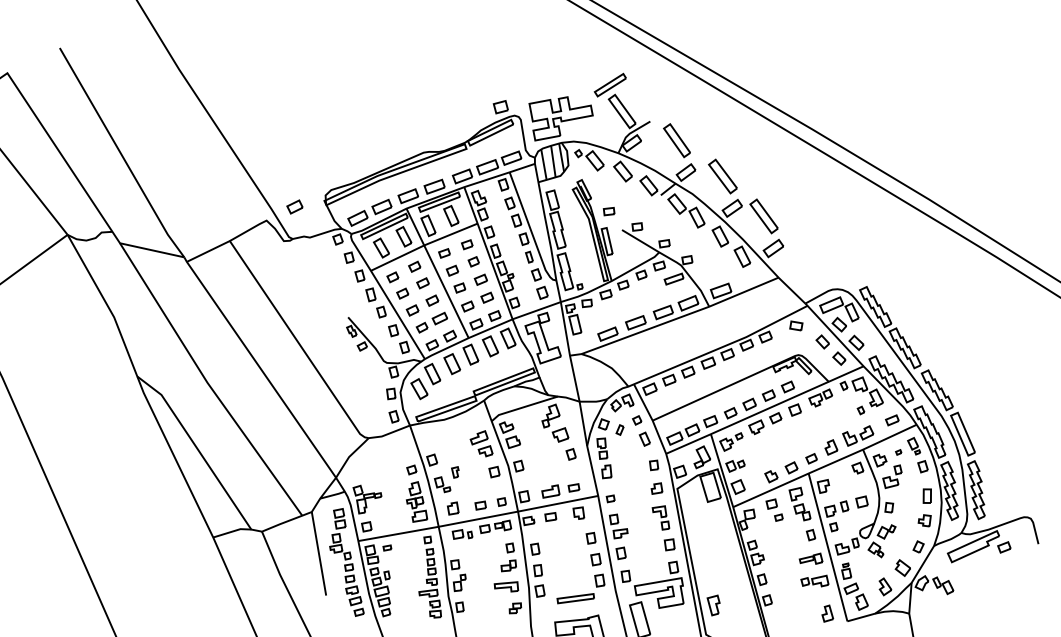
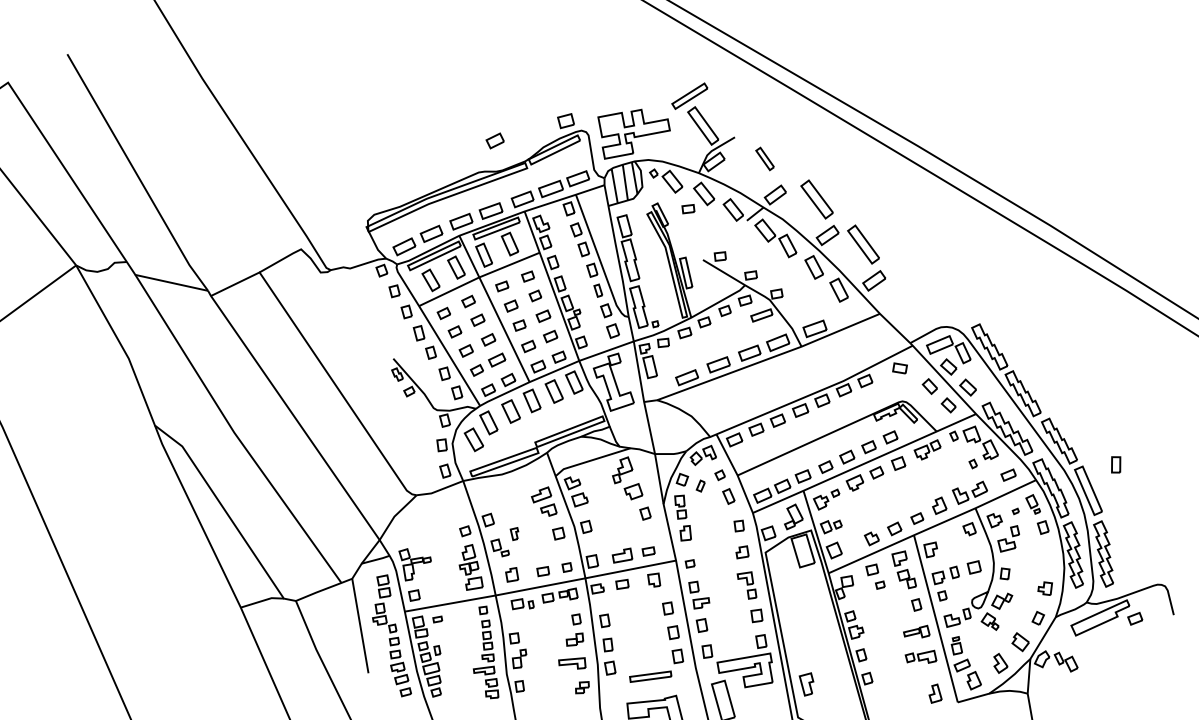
part: (676, 140) -> (764, 158), size x0.6
part: (294, 206) -> (494, 140), moved
part: (609, 211) -> (688, 209), moved
part: (927, 495) -> (1116, 464), moved

